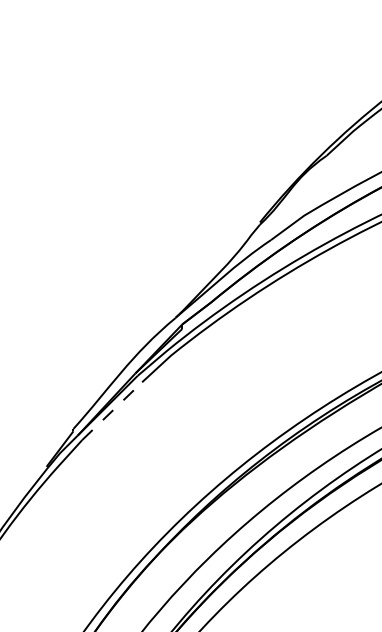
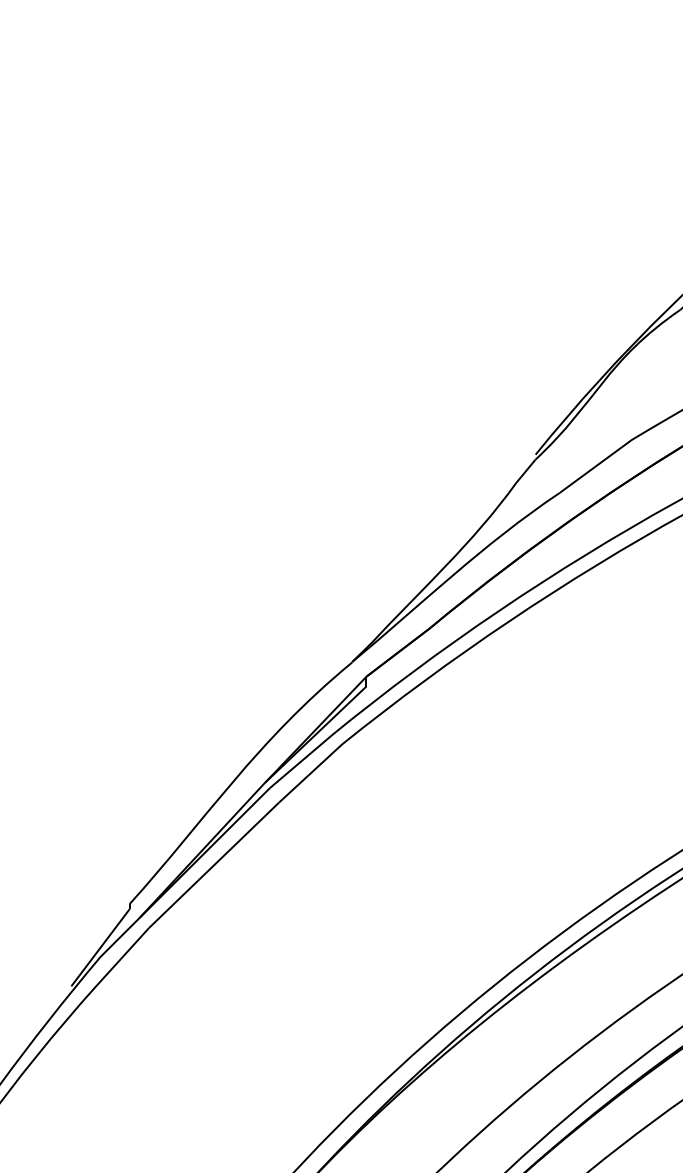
line: (112, 411) -> (214, 865), dashed -> solid

